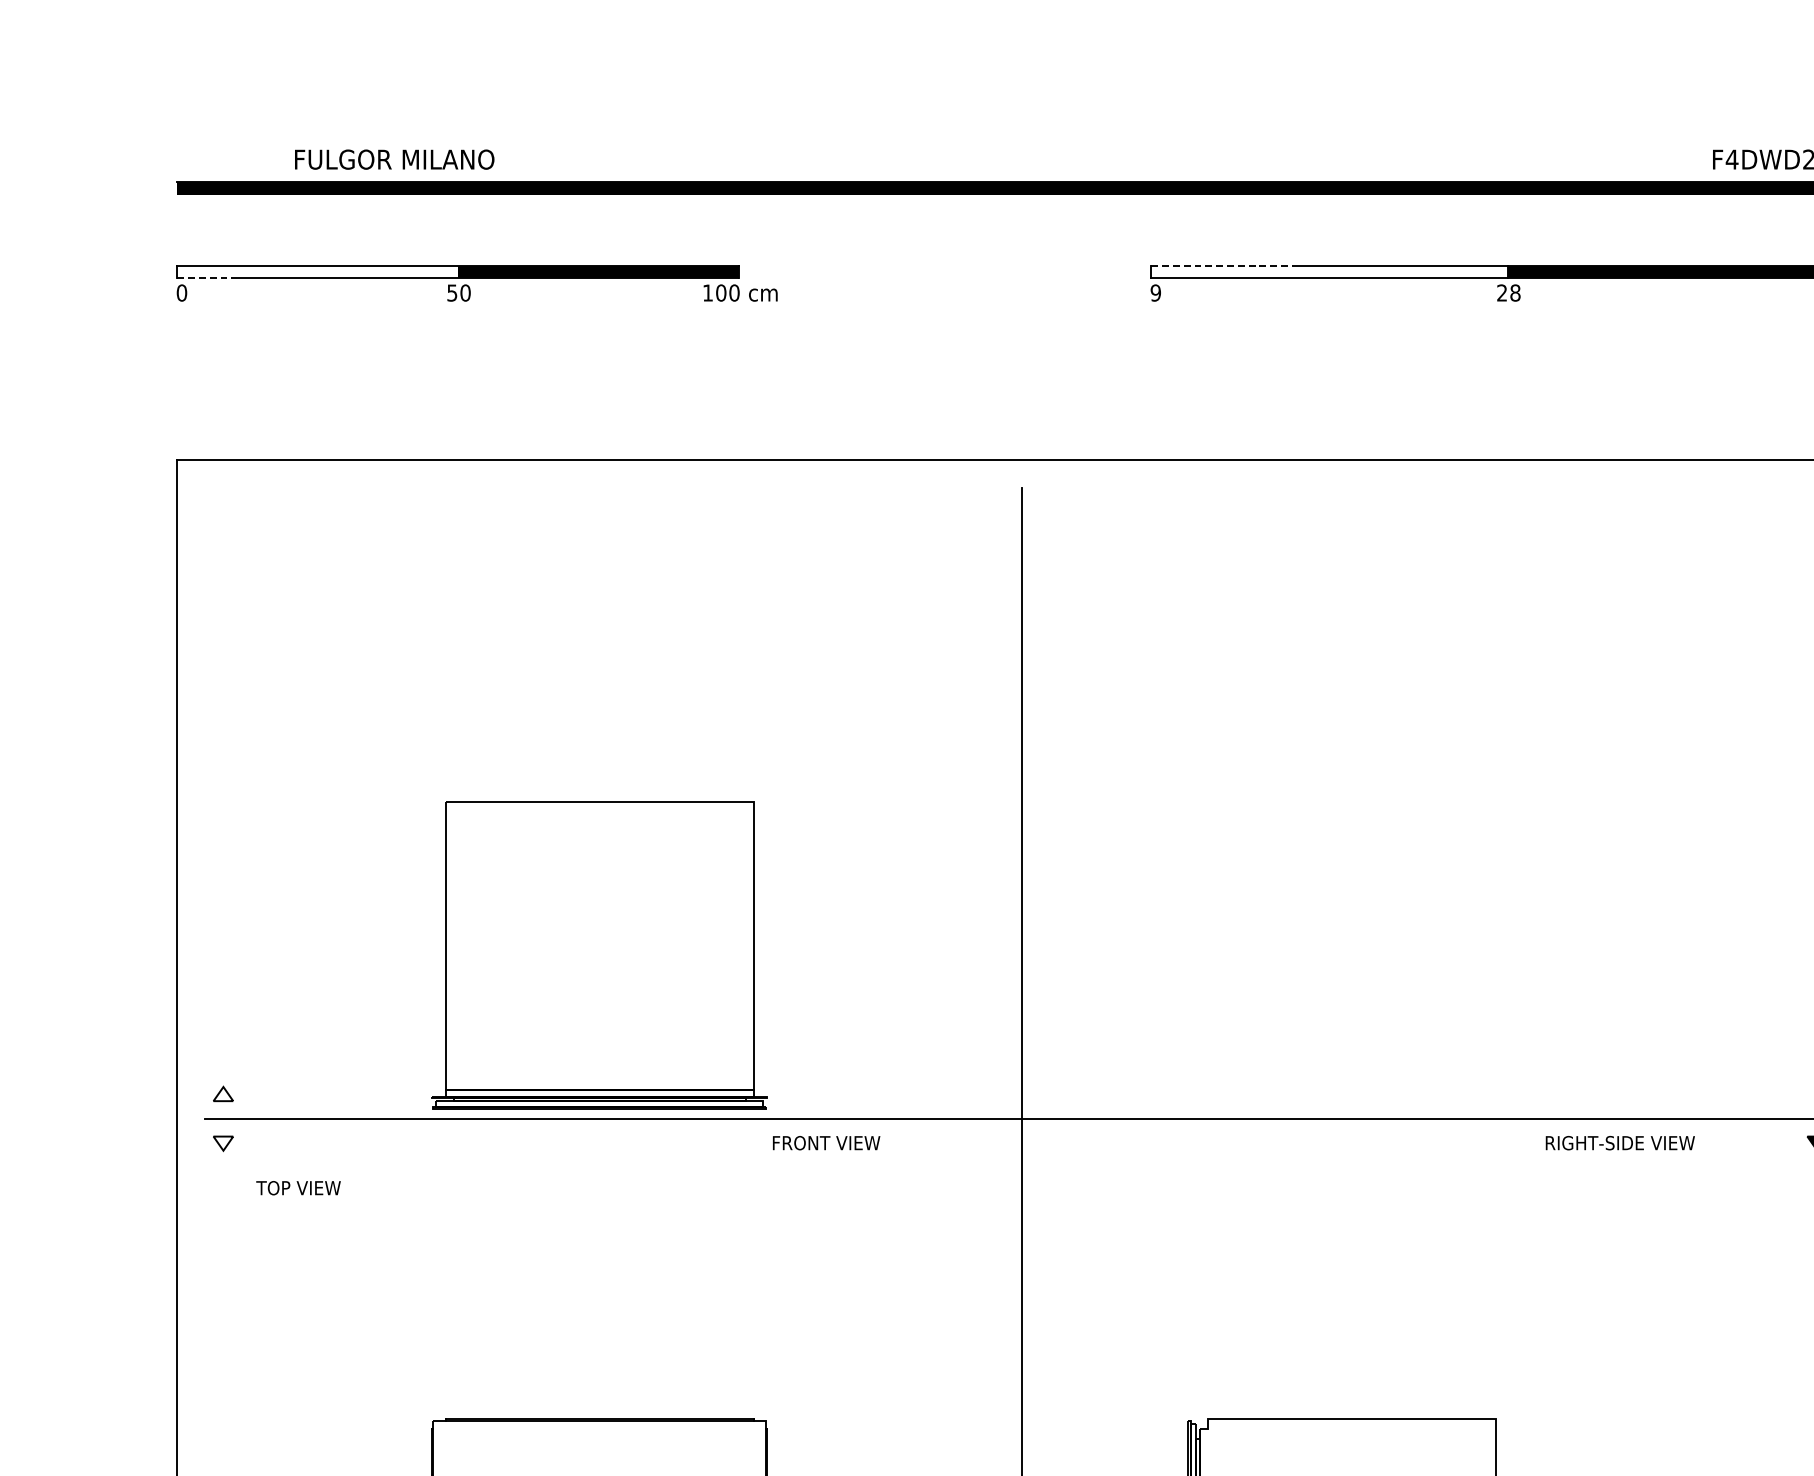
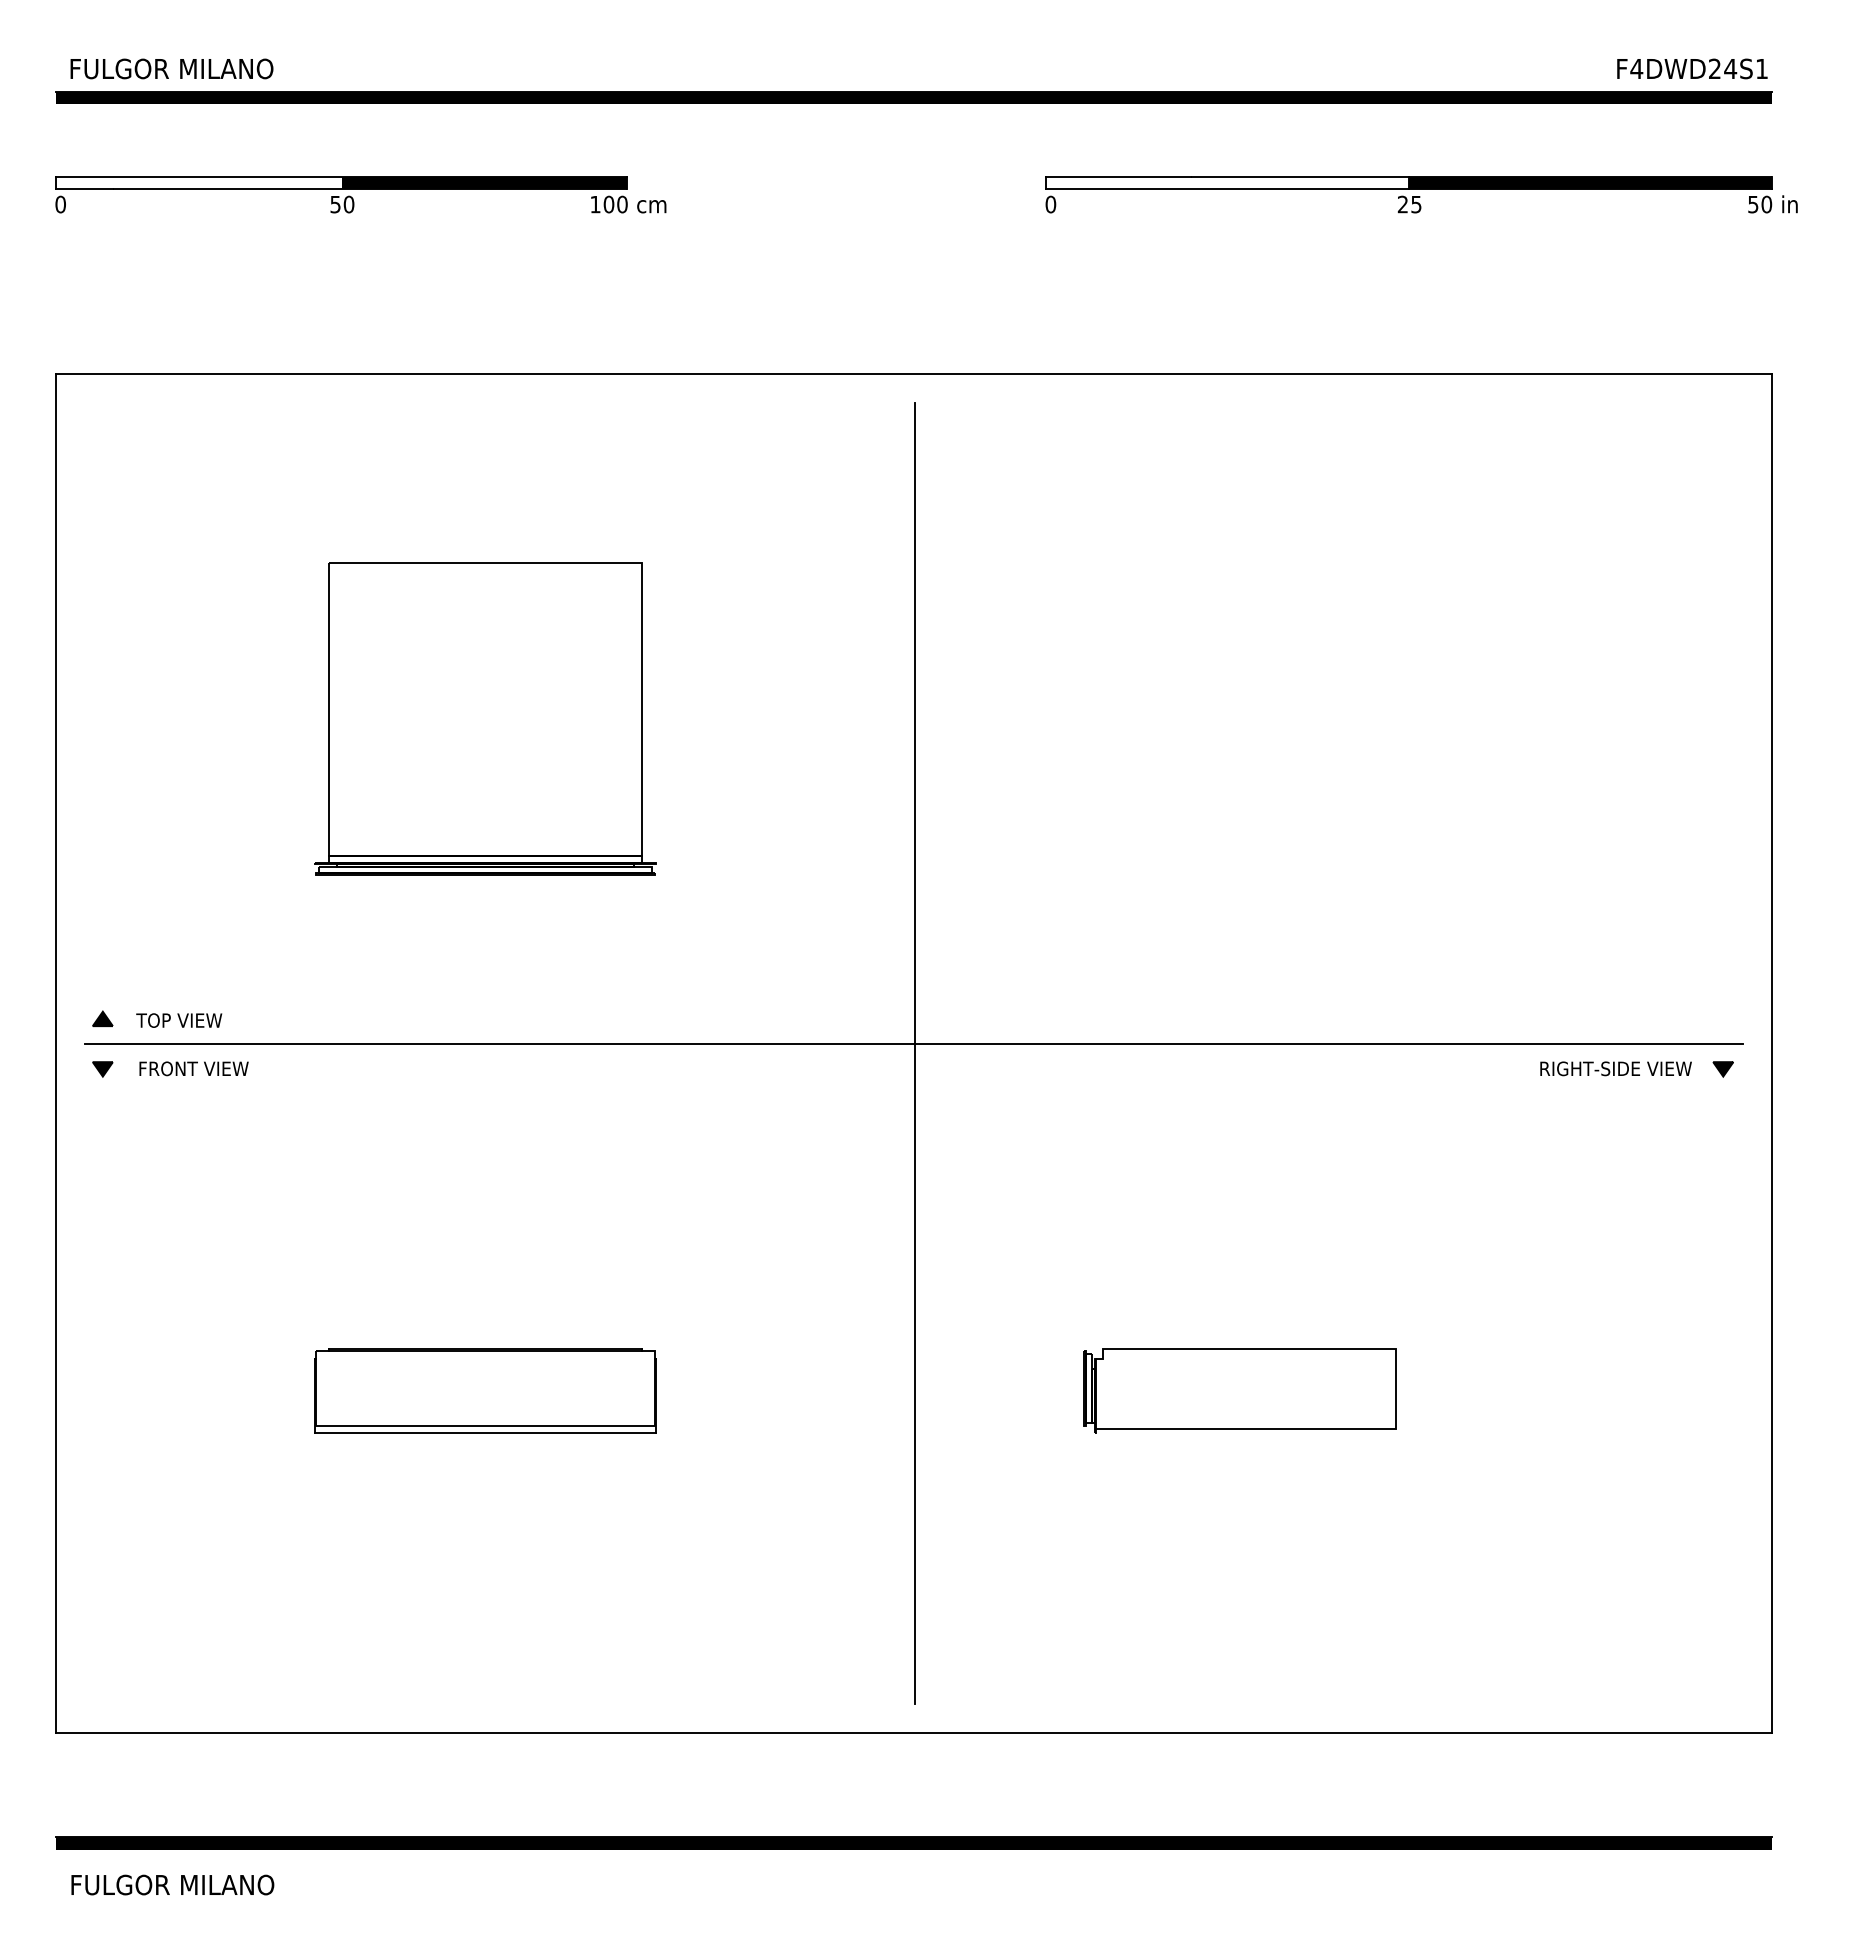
text: (394, 159) -> (171, 68), moved
line: (1222, 265) -> (1118, 176), dashed -> solid
line: (205, 278) -> (84, 189), dashed -> solid
text: (1155, 292) -> (1050, 204), 9 -> 0
text: (1515, 292) -> (1416, 204), 28 -> 25
part: (599, 954) -> (485, 718), moved
fill: (223, 1093) -> (102, 1018), added
text: (826, 1142) -> (193, 1068), moved
text: (1619, 1142) -> (1615, 1068), moved
fill: (223, 1143) -> (102, 1069), added
text: (298, 1188) -> (179, 1020), moved

